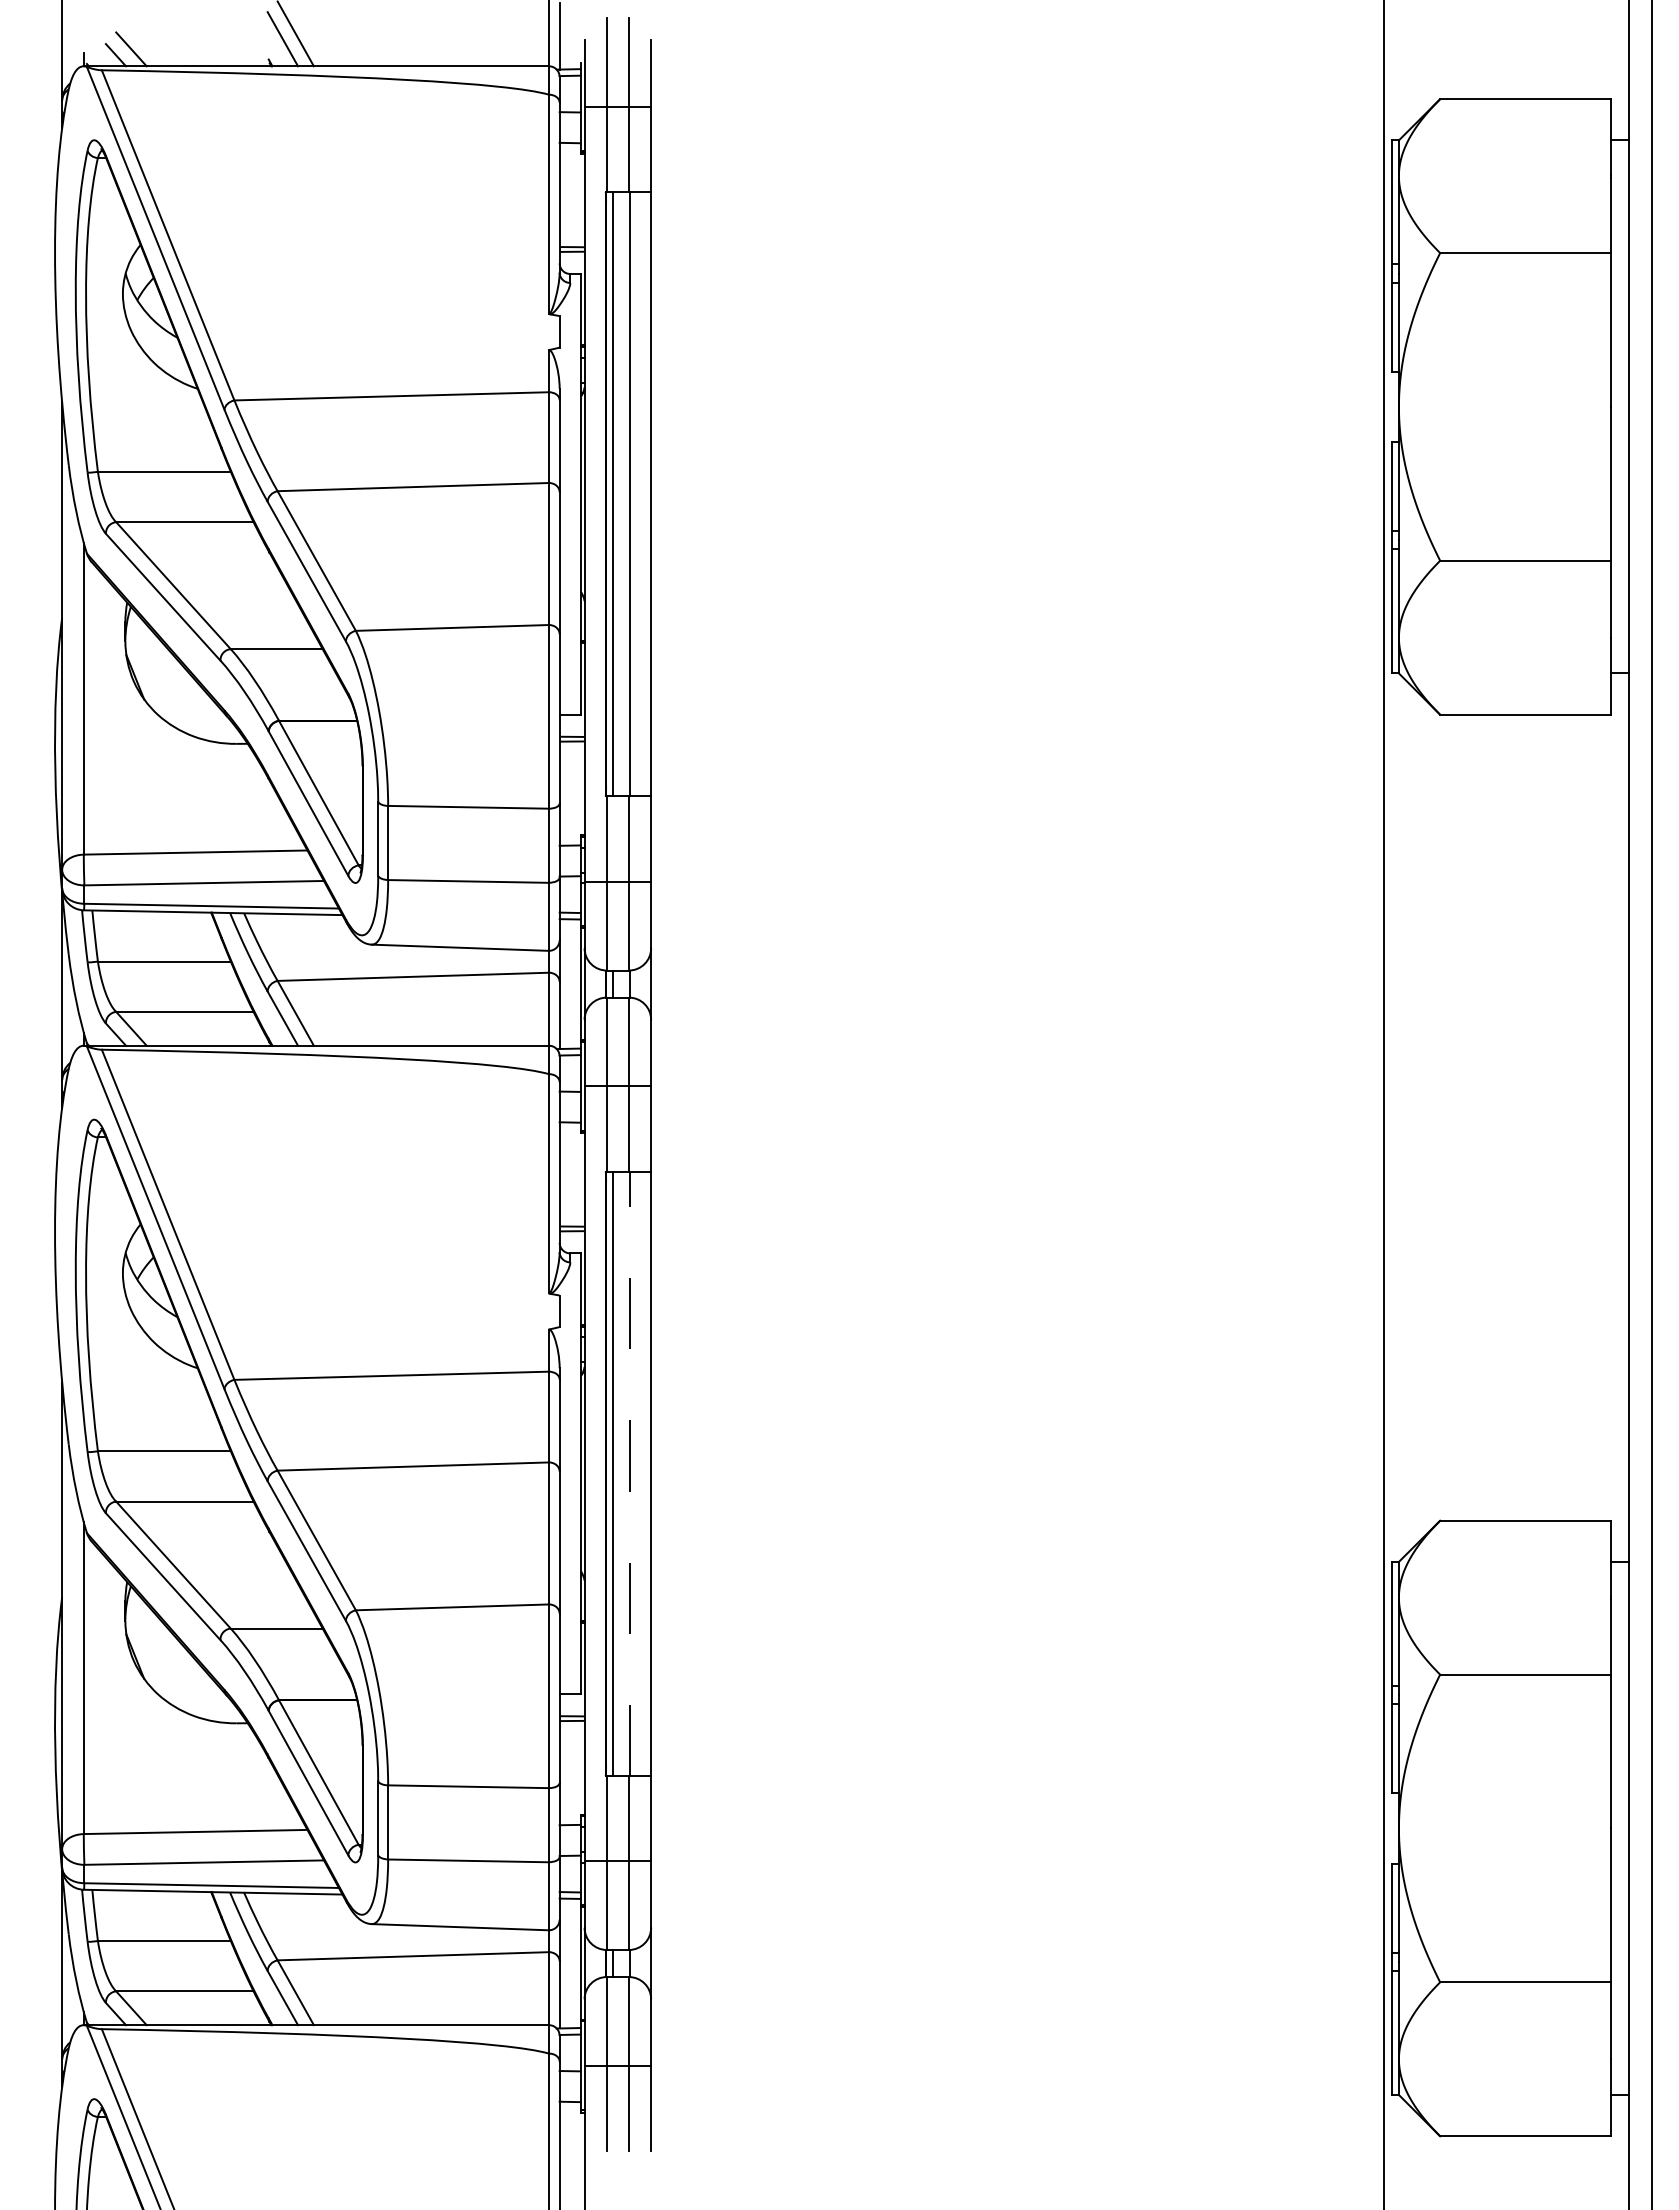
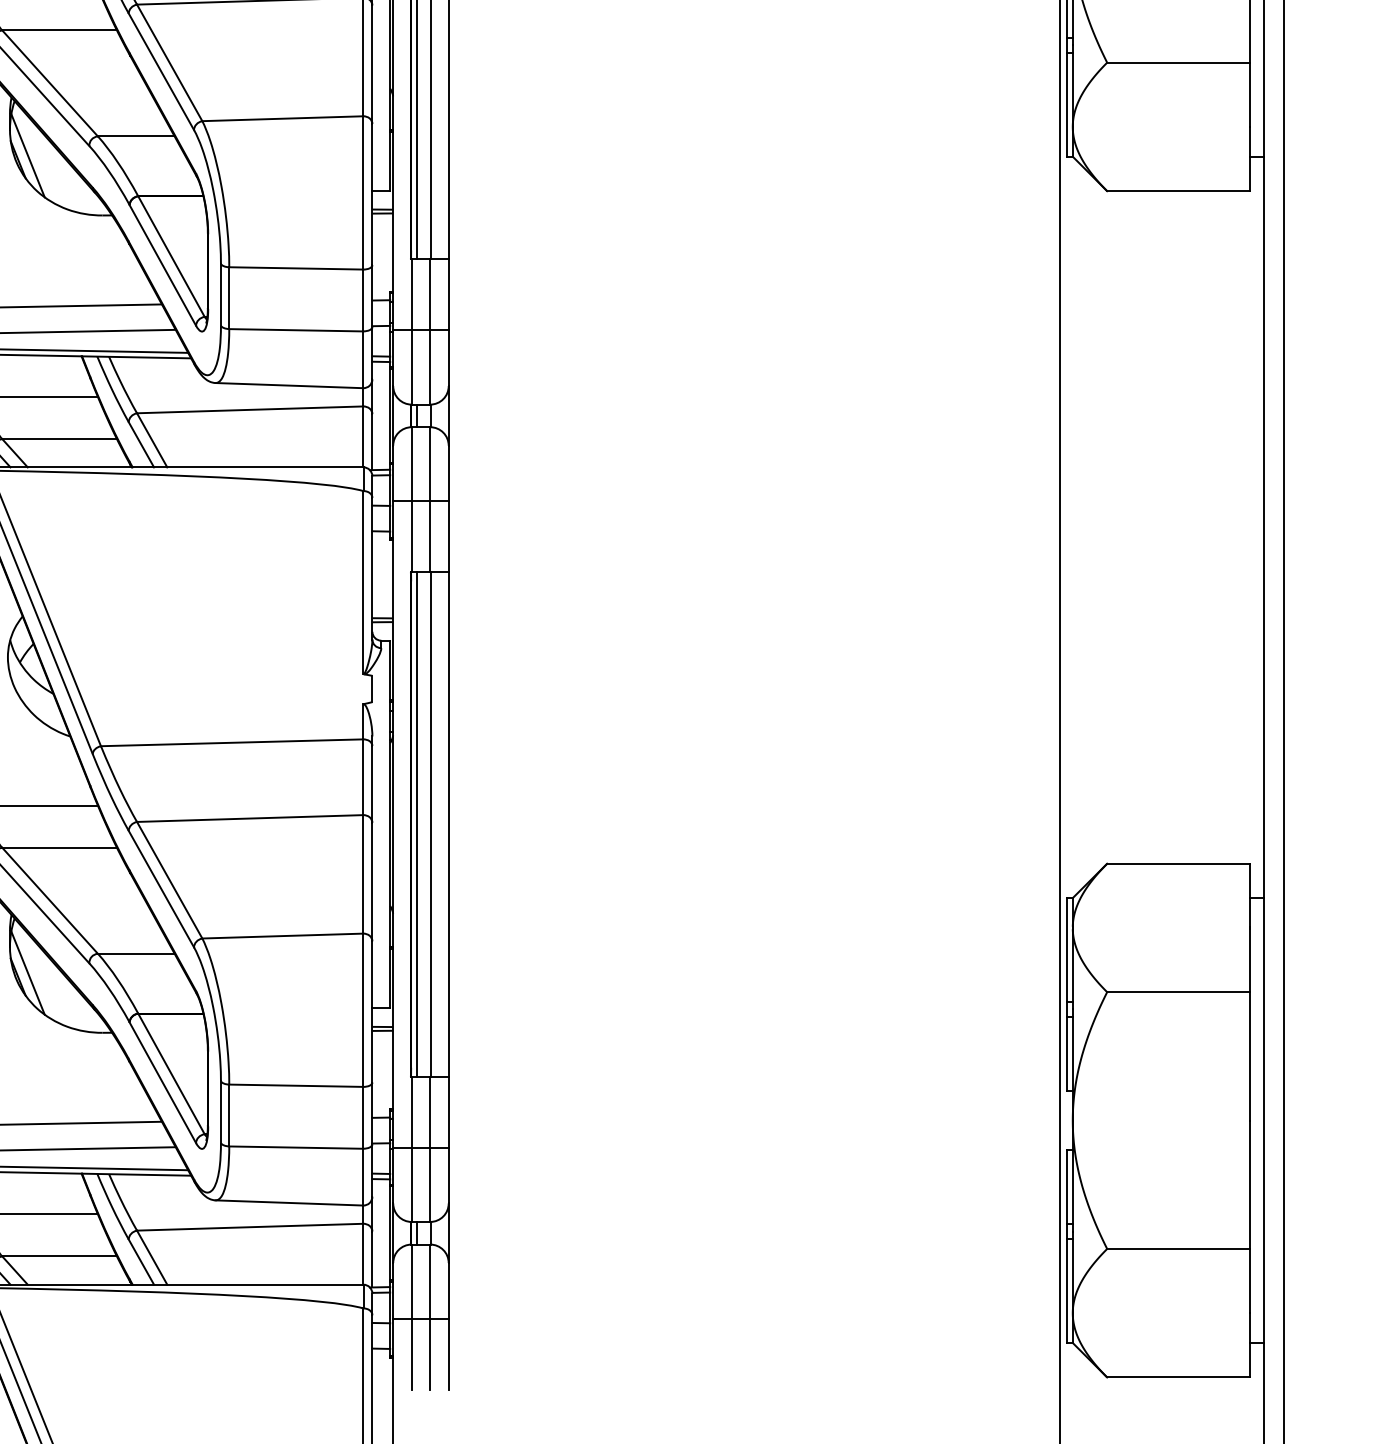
line: (147, 672) -> (28, 155), added
line: (630, 1473) -> (431, 824), dashed -> solid
line: (147, 1651) -> (28, 972), added

